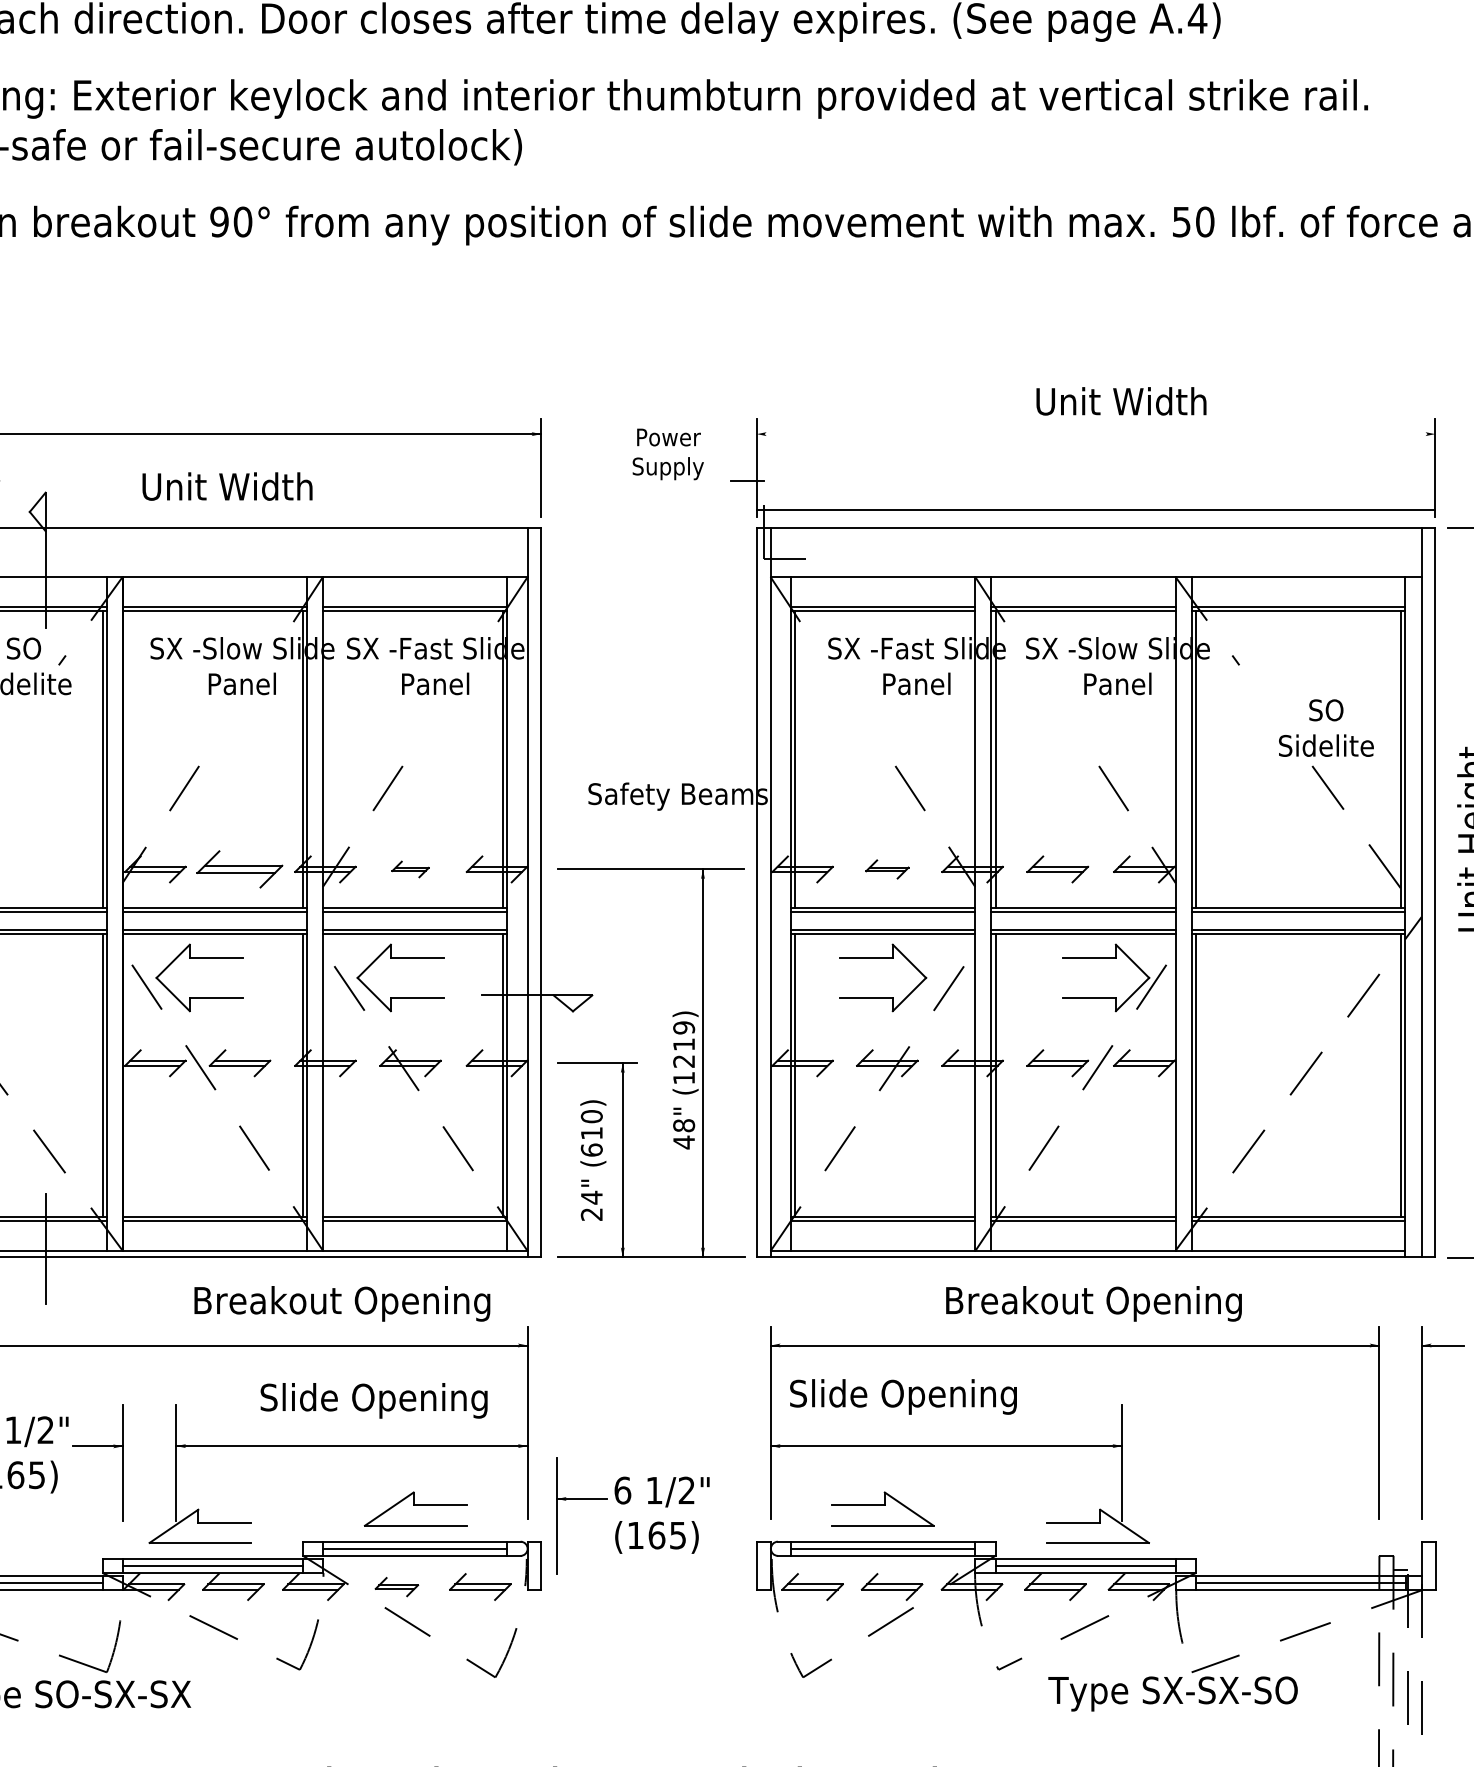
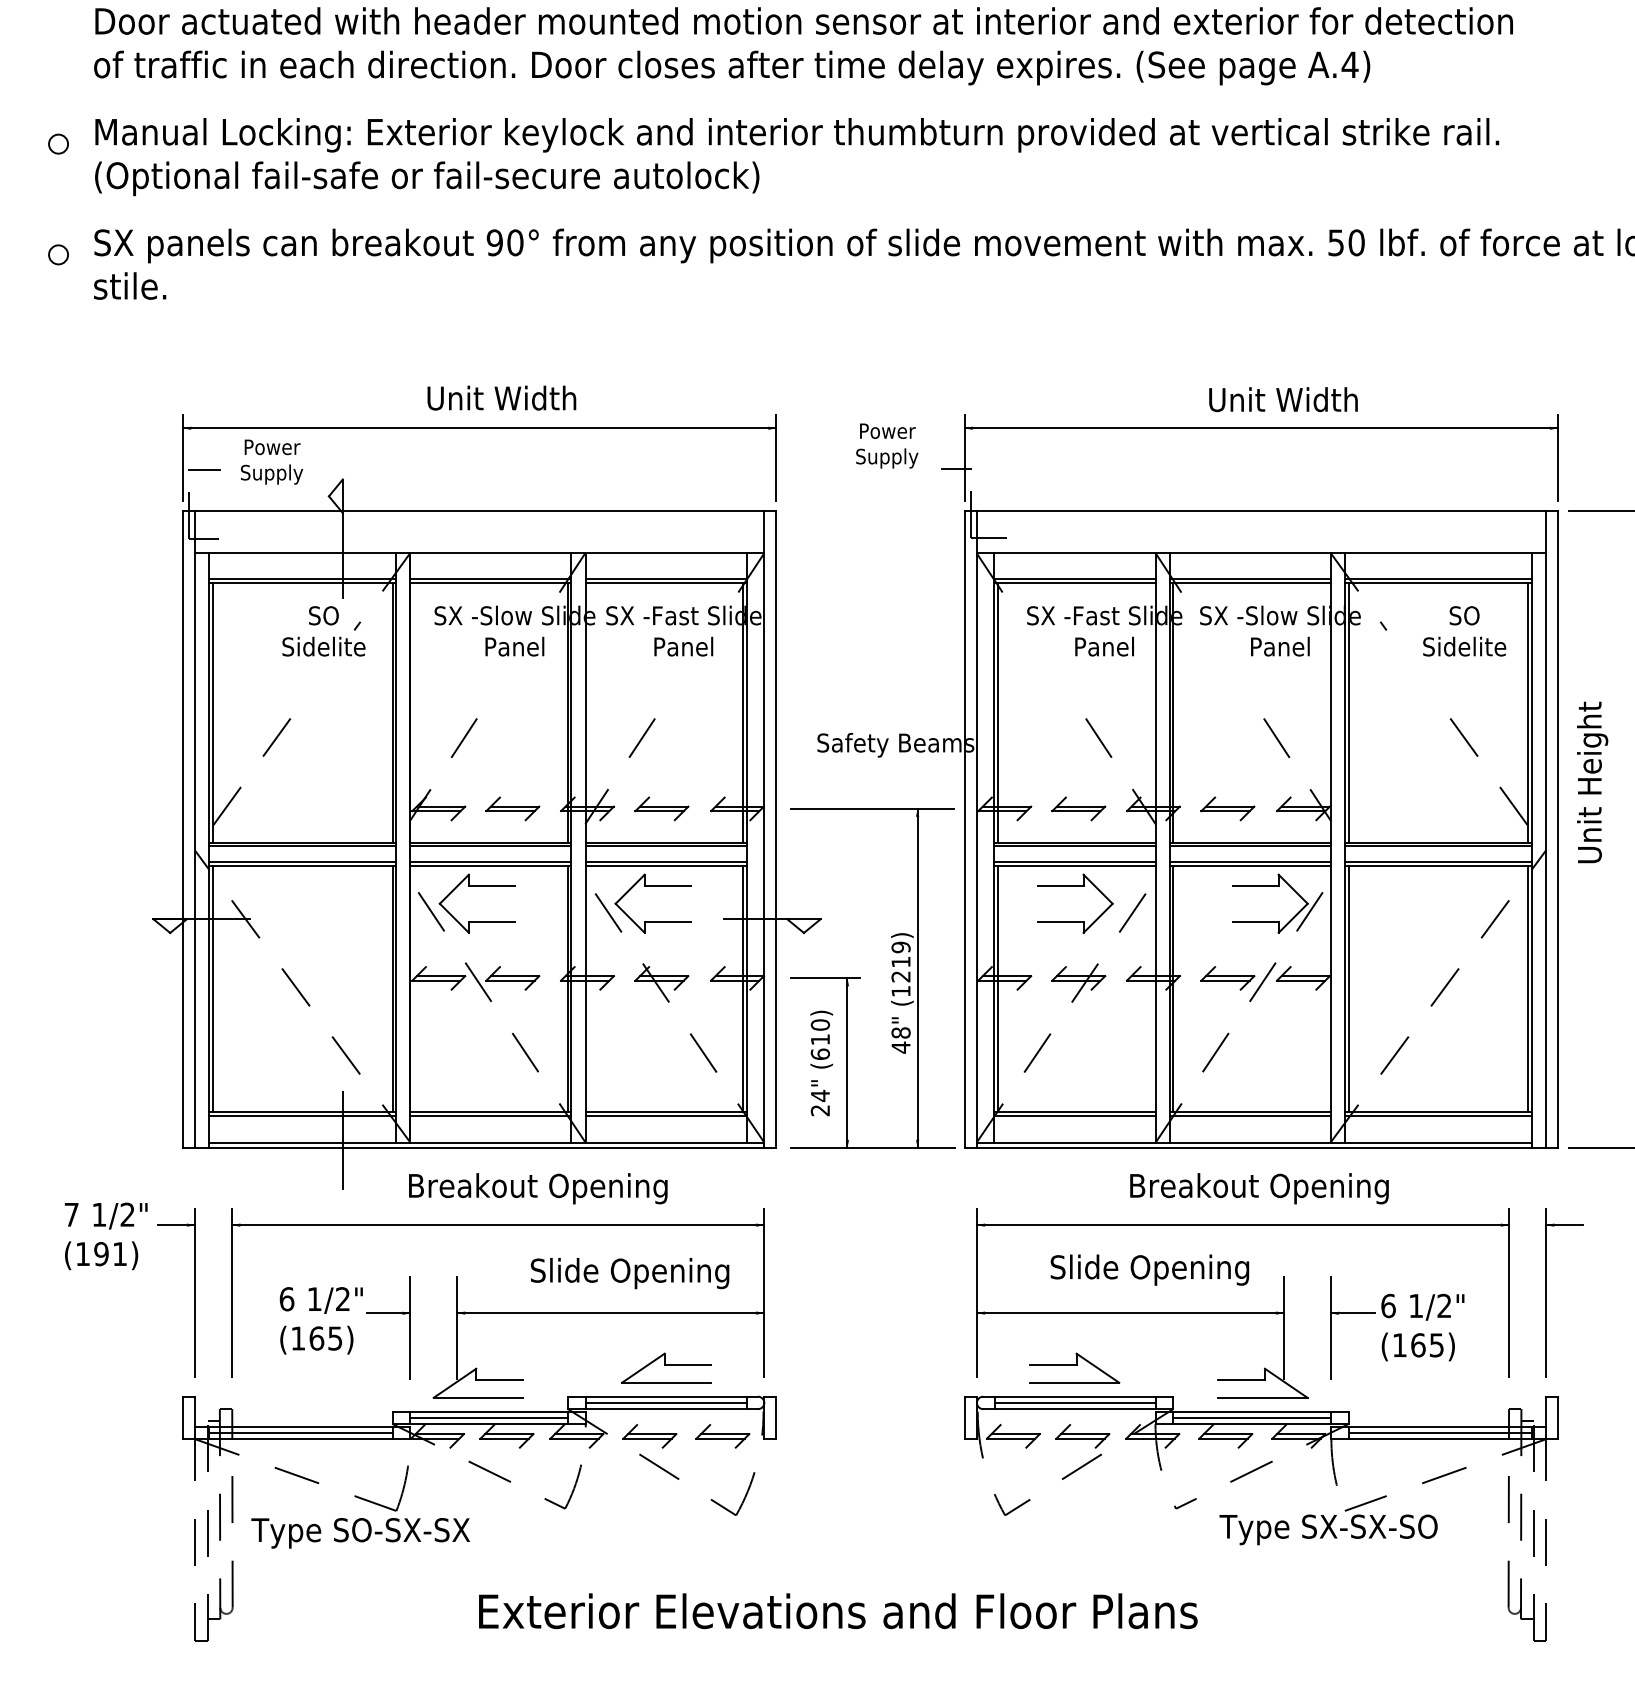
text: (227, 485) -> (501, 397), moved
line: (1095, 509) -> (1260, 428), moved
text: (1326, 728) -> (1464, 631), moved
part: (239, 868) -> (512, 808), size x0.71
part: (410, 868) -> (661, 808), size x1.67
part: (887, 868) -> (1078, 808), size x1.43
text: (342, 1303) -> (538, 1188), moved
text: (903, 1396) -> (1149, 1269), moved
part: (633, 1515) -> (1397, 1327), moved
part: (396, 1587) -> (649, 1436), size x1.43

